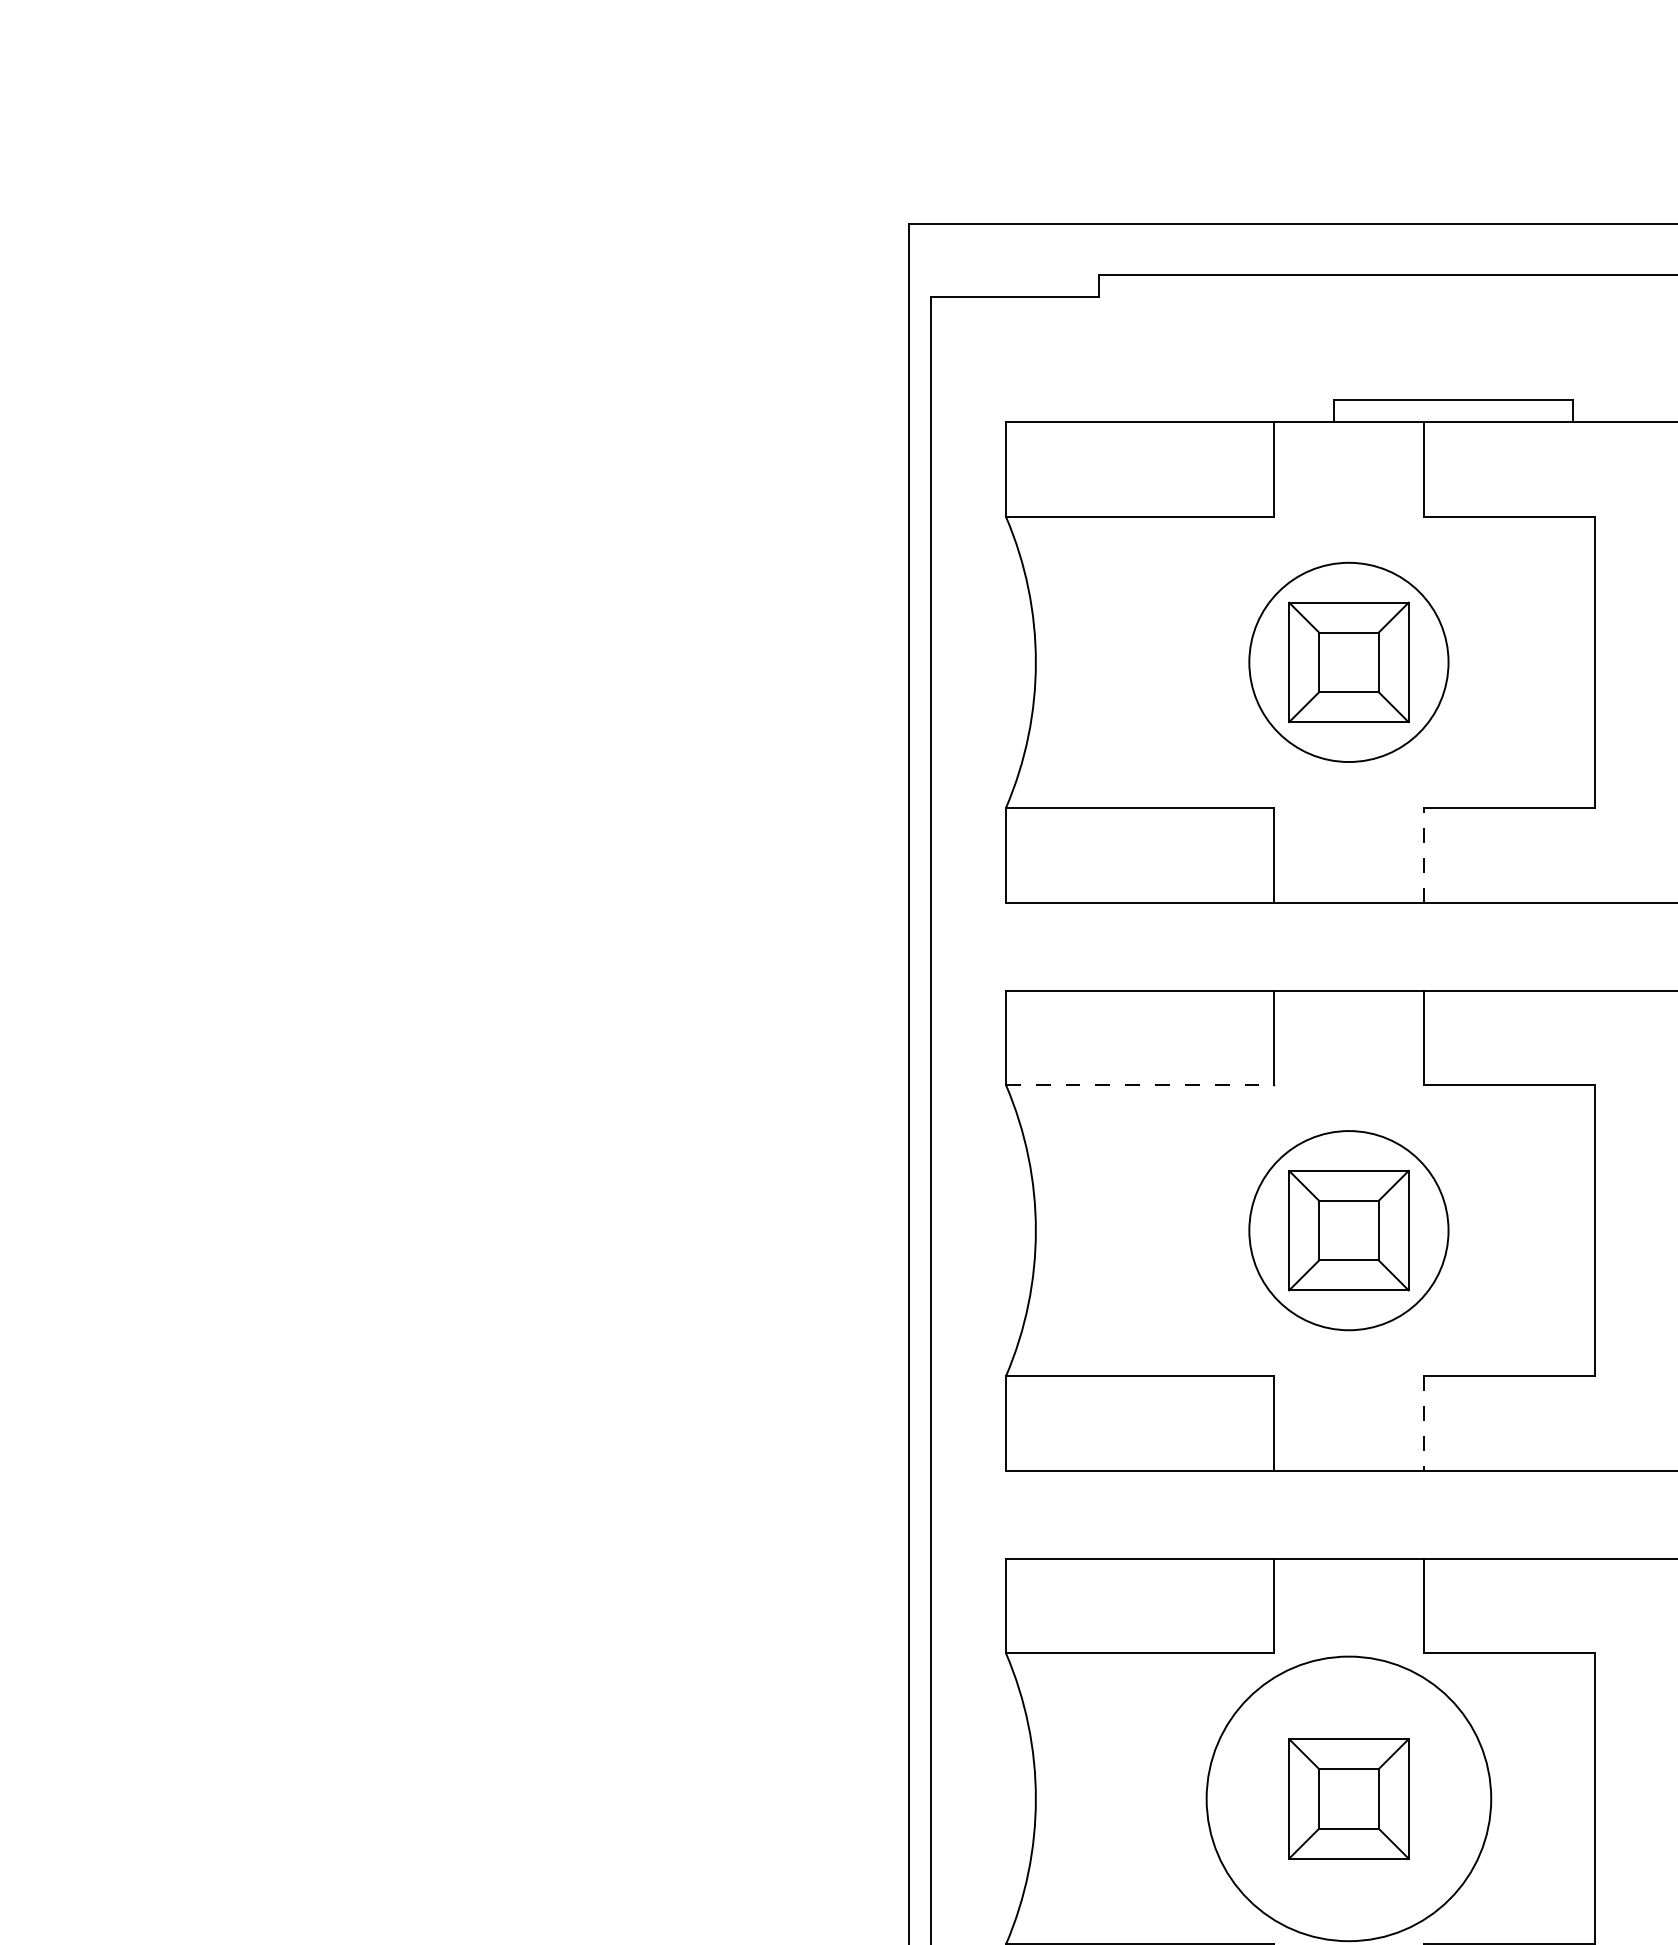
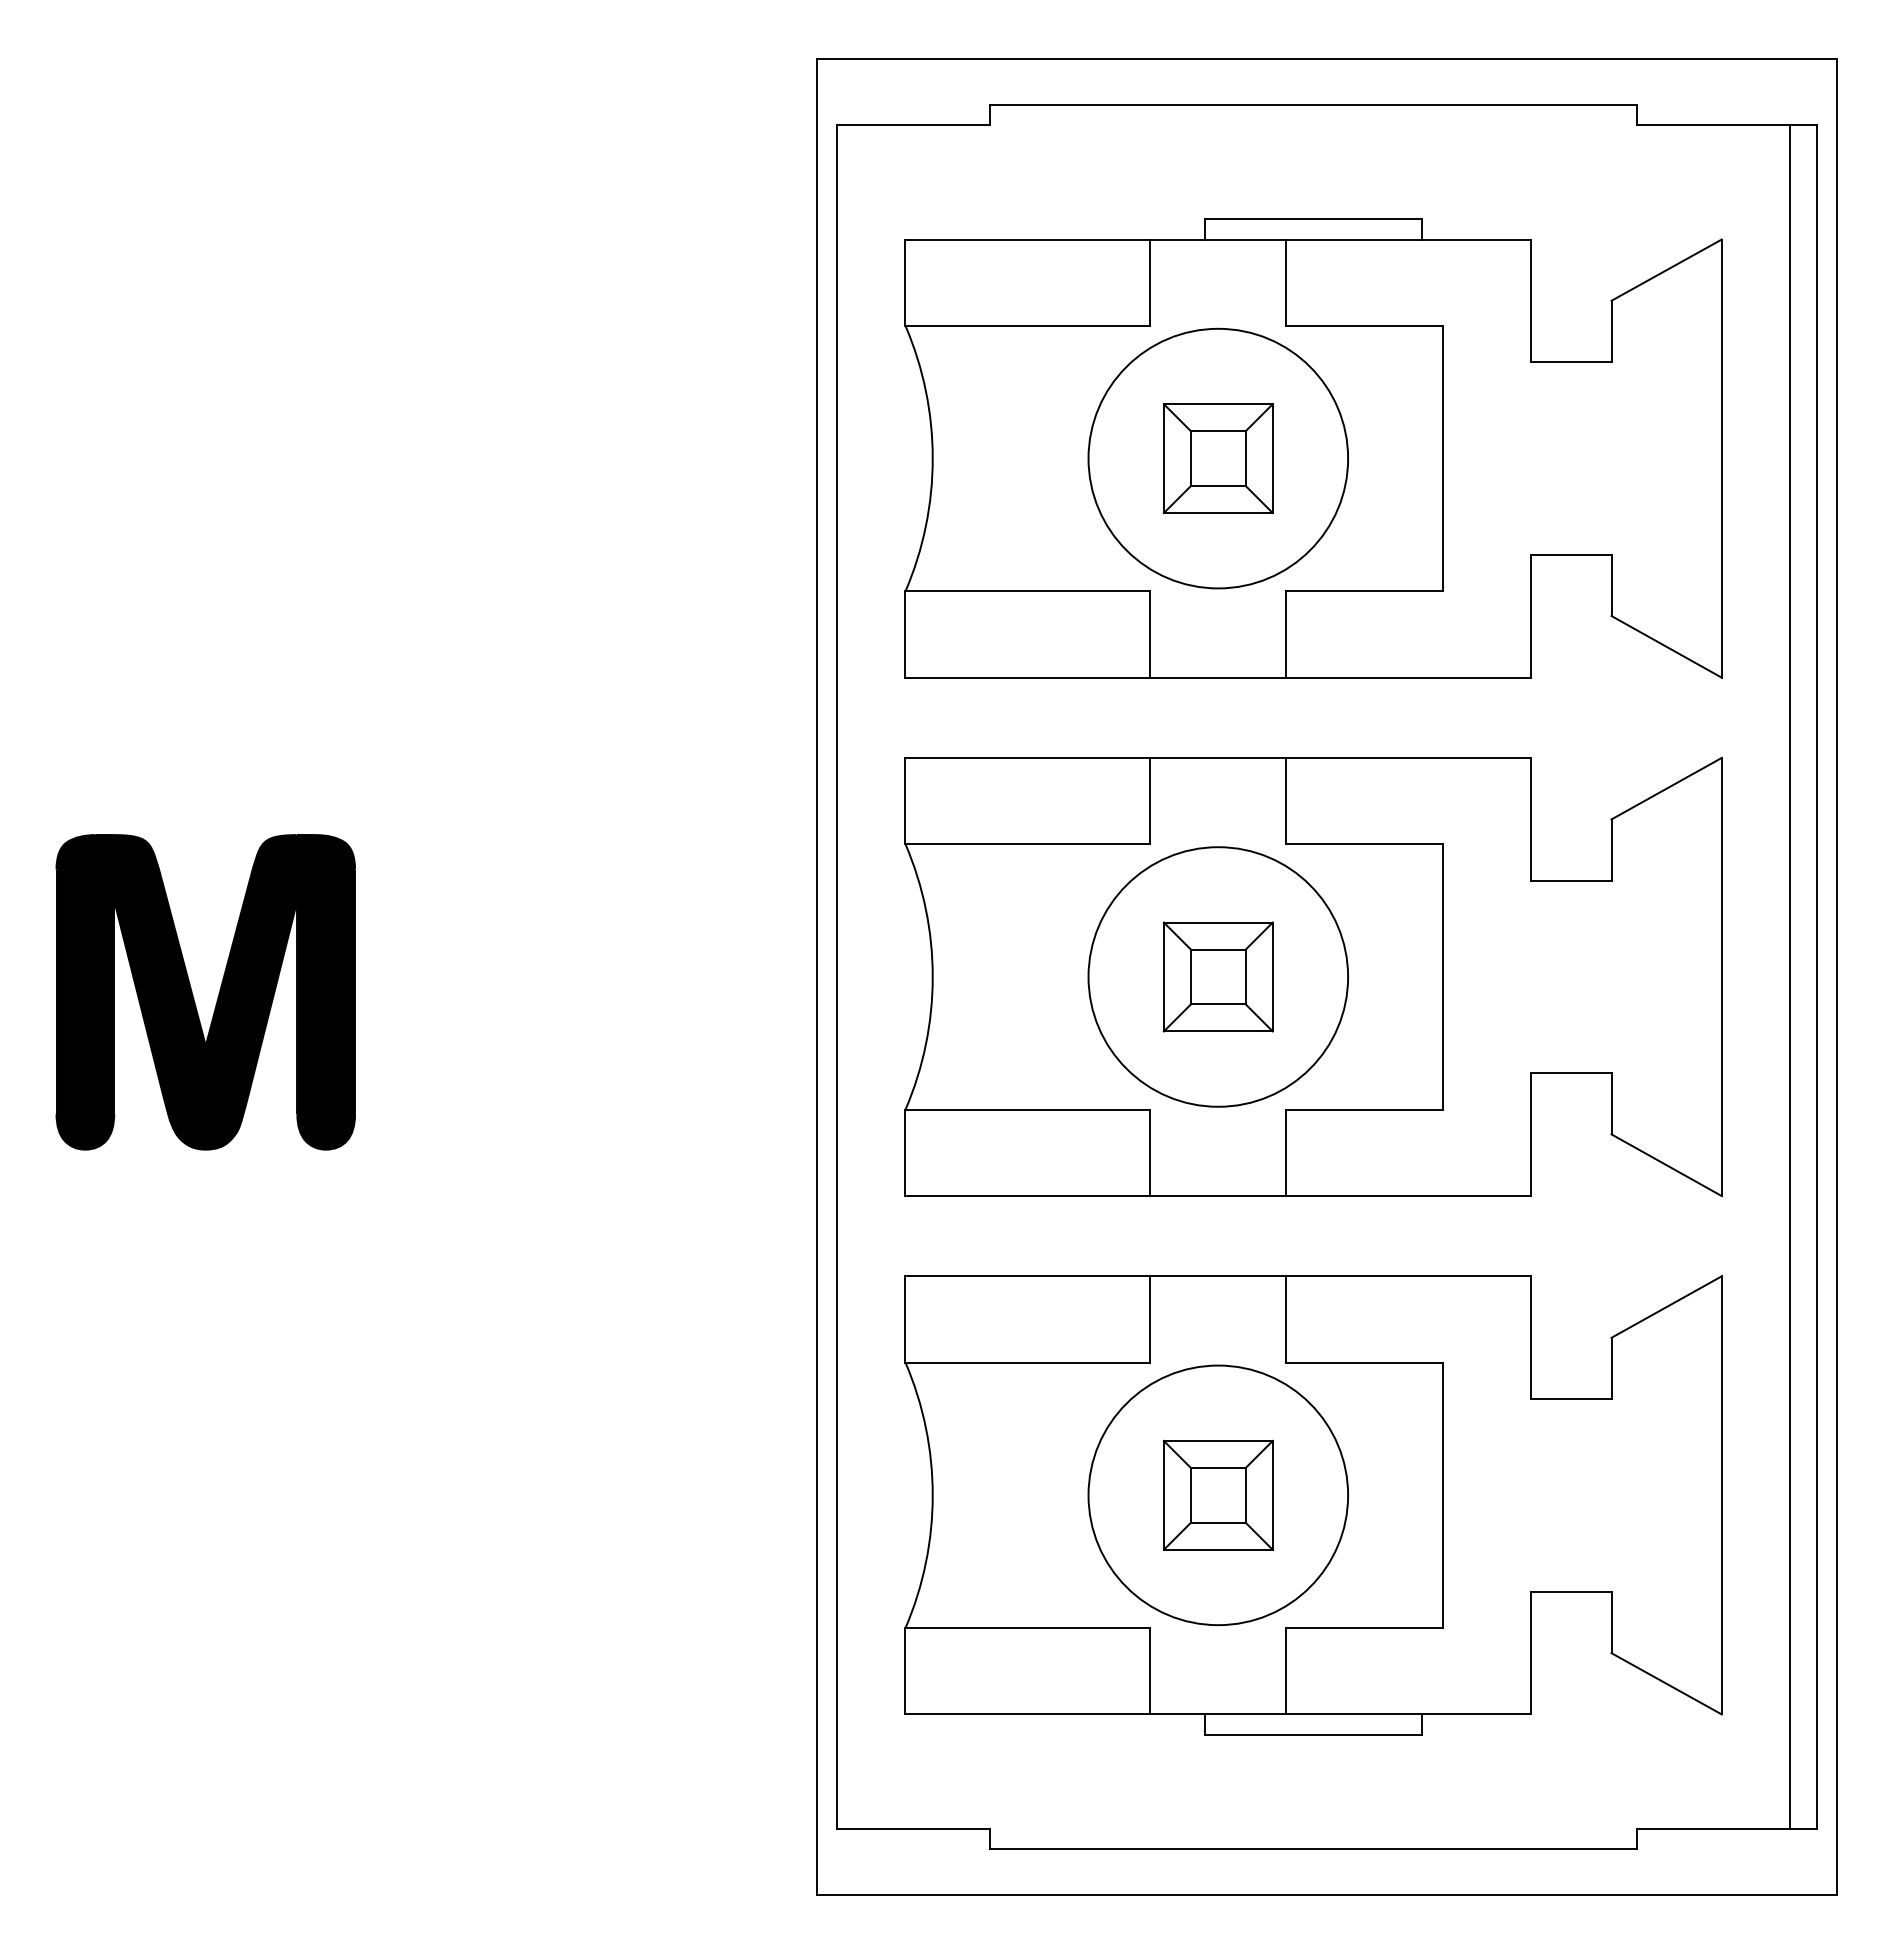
circle: (1349, 662) -> (1218, 458), size x1.43
line: (1423, 854) -> (1286, 633), dashed -> solid
line: (1140, 1085) -> (1028, 844), dashed -> solid
circle: (1349, 1230) -> (1218, 976), size x1.43
part: (225, 1249) -> (193, 994), added
line: (1423, 1424) -> (1286, 1153), dashed -> solid

